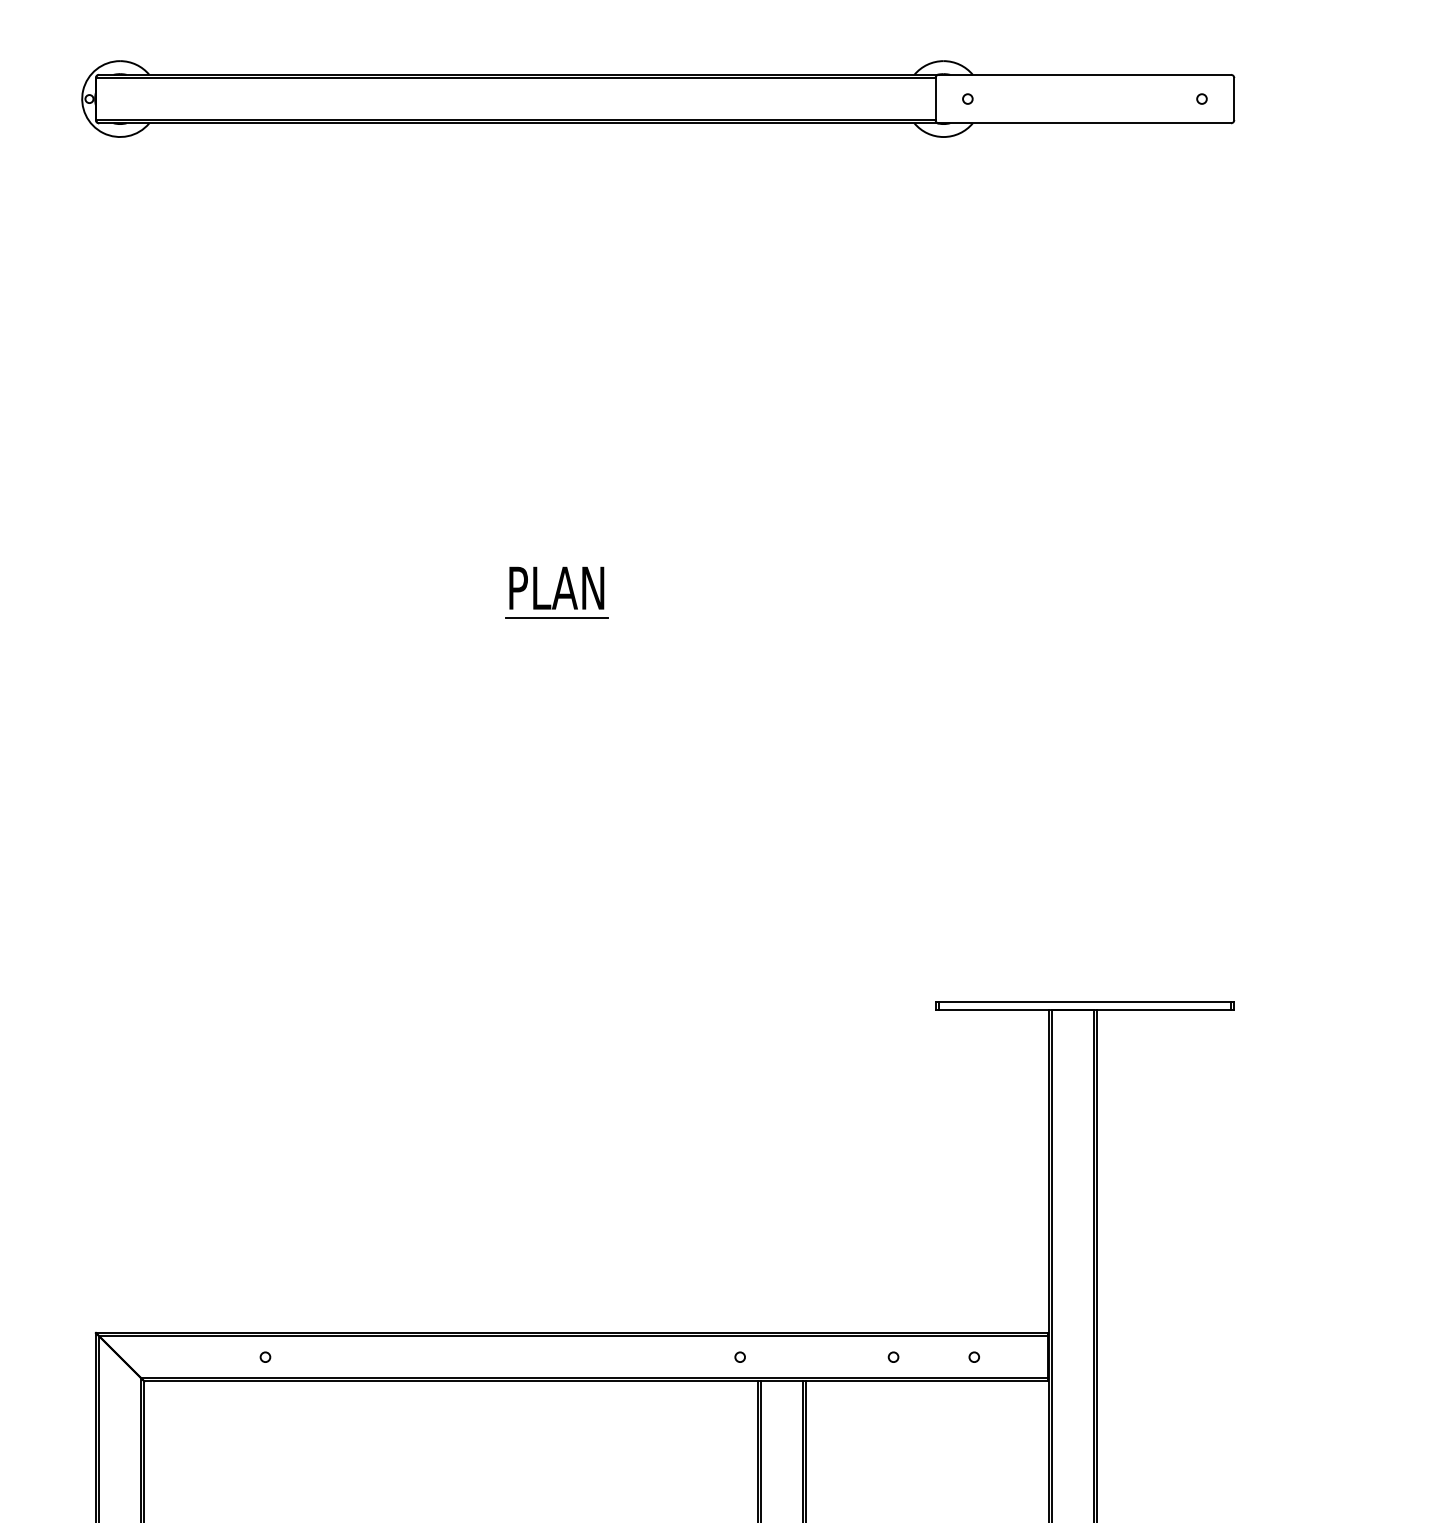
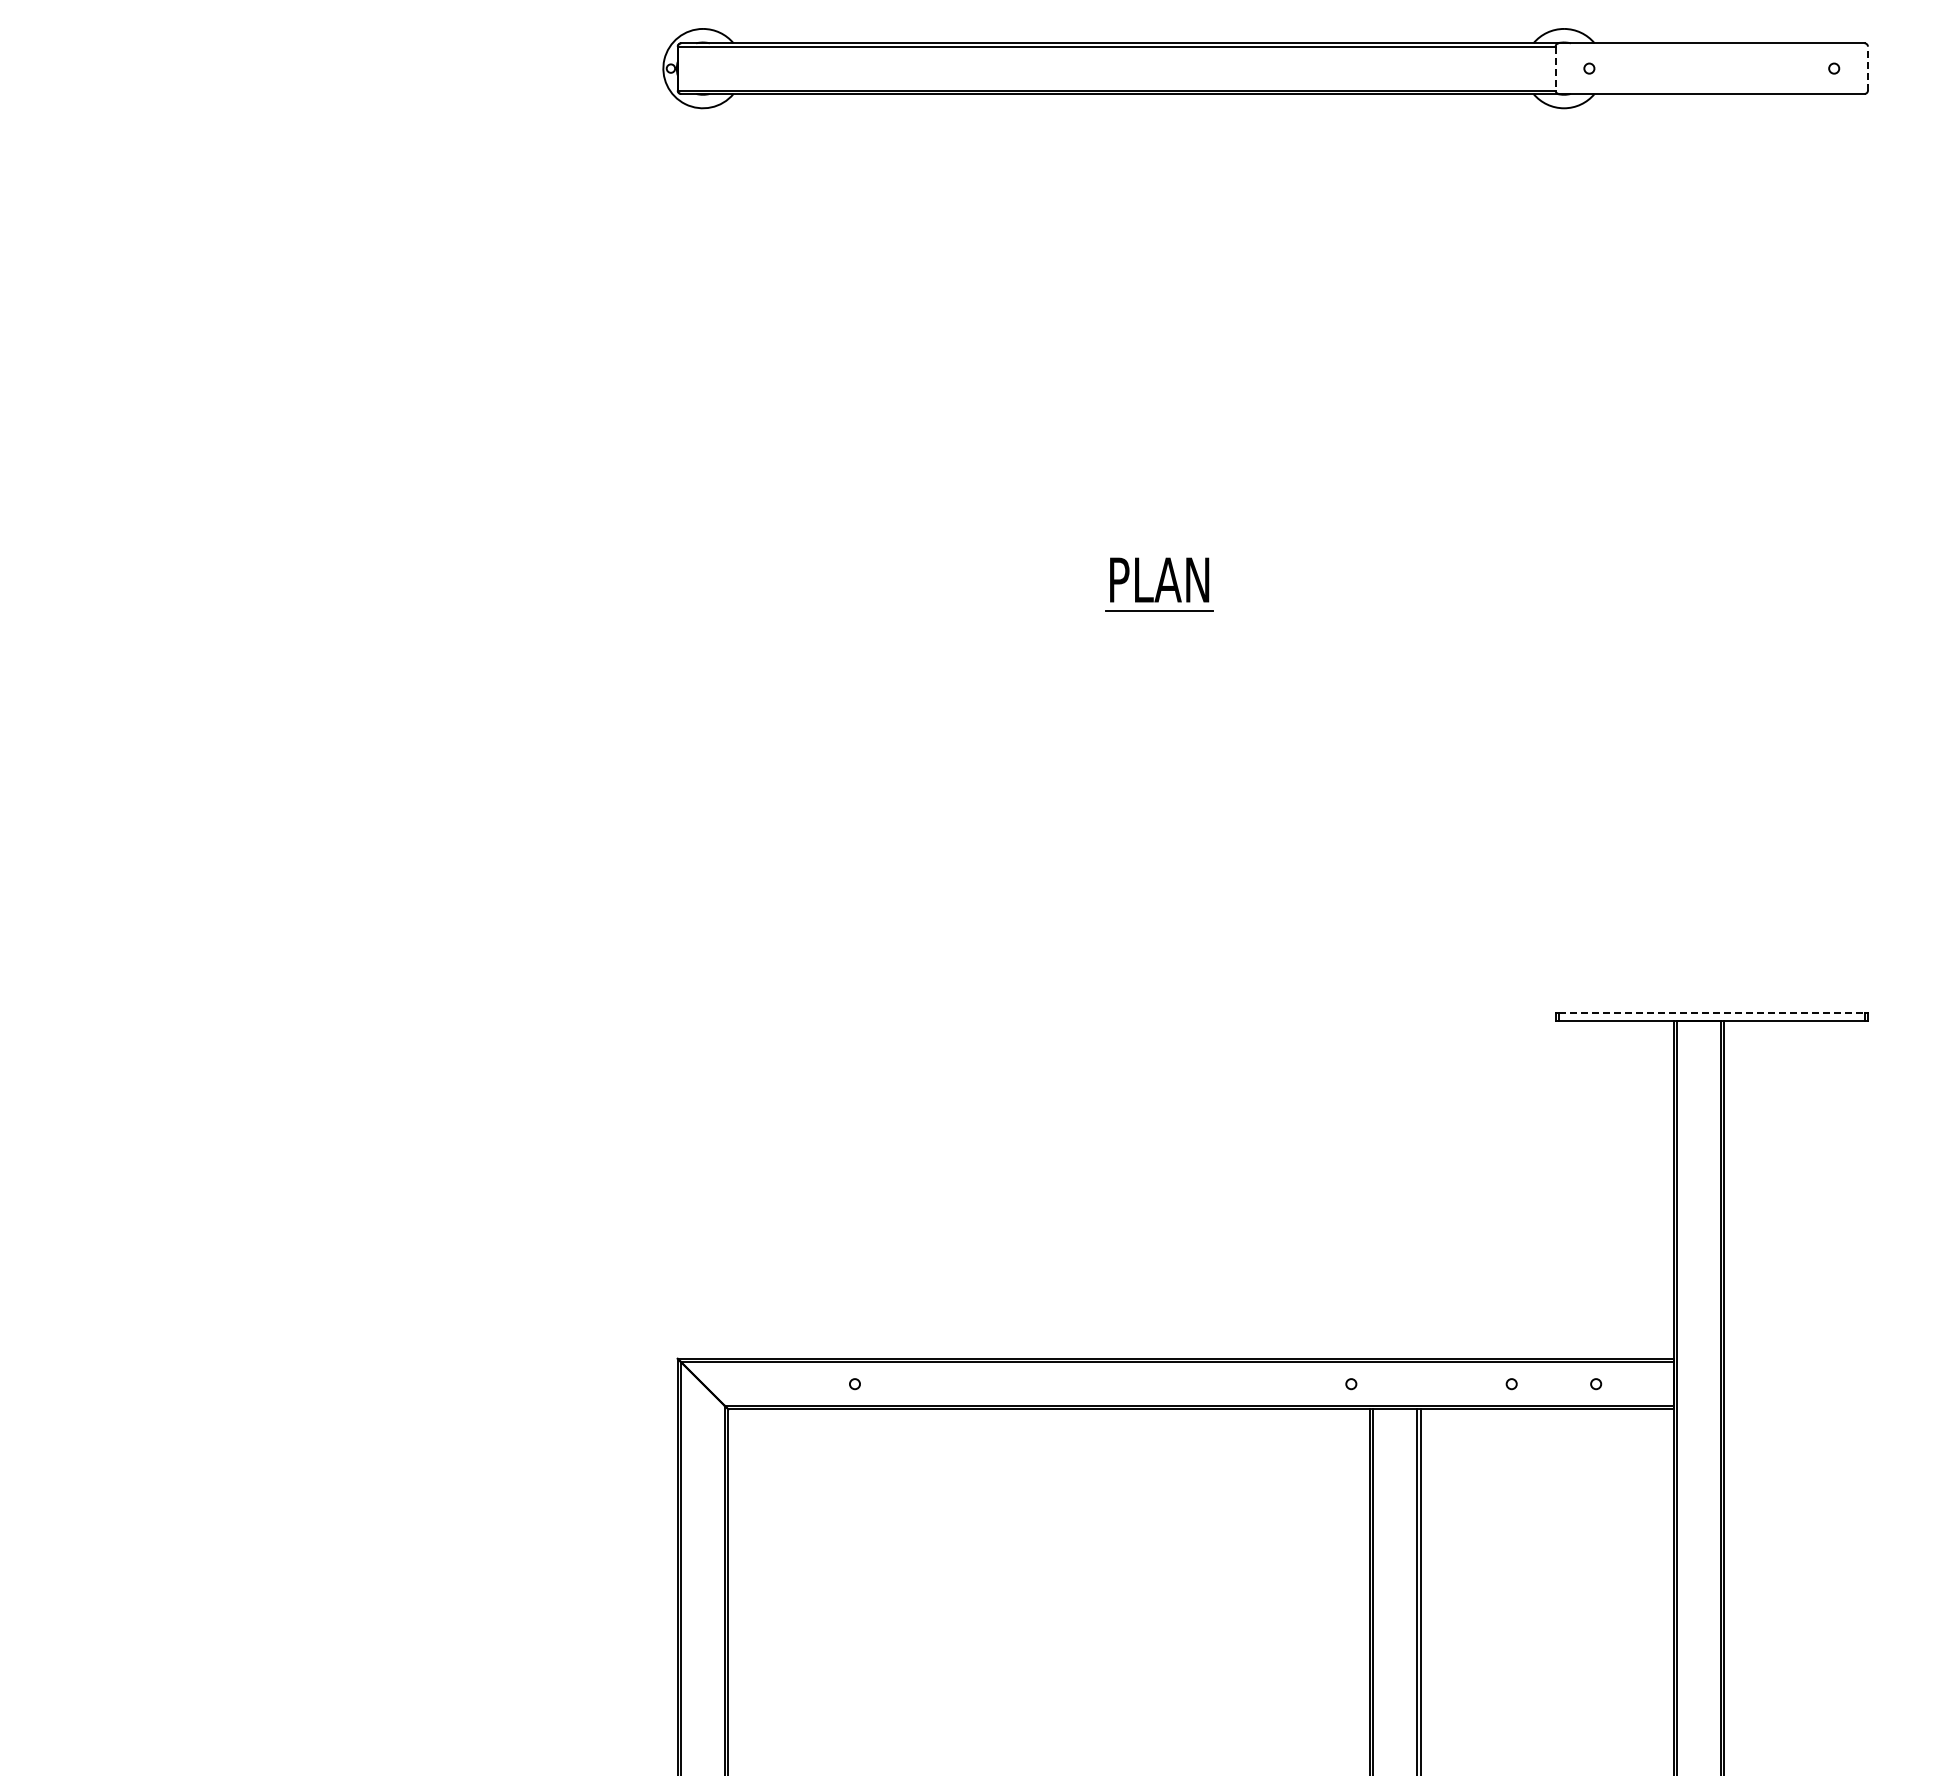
line: (935, 98) -> (1555, 68), solid -> dashed
line: (1233, 98) -> (1867, 68), solid -> dashed
line: (1084, 1001) -> (1711, 1012), solid -> dashed

